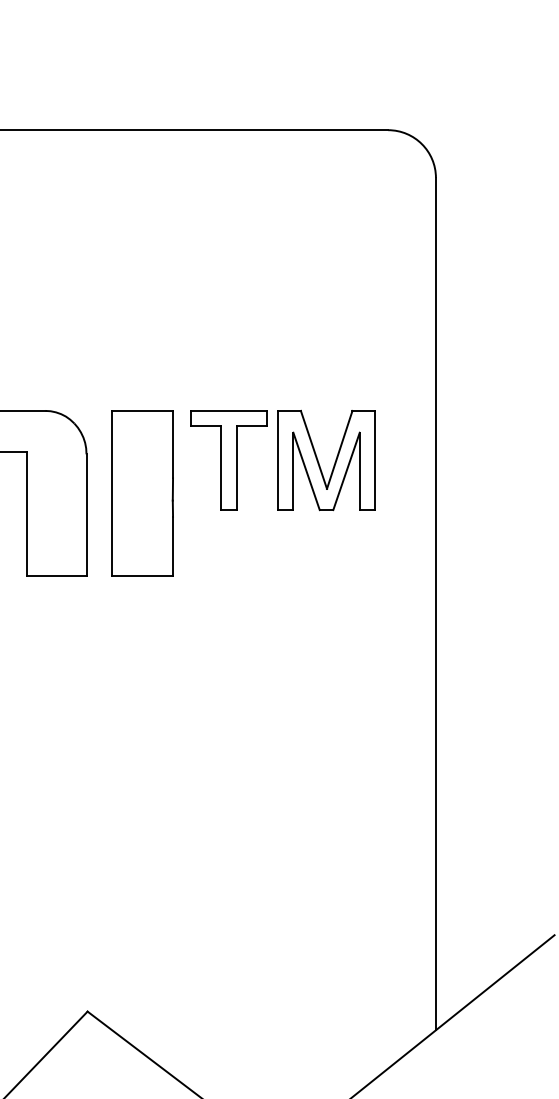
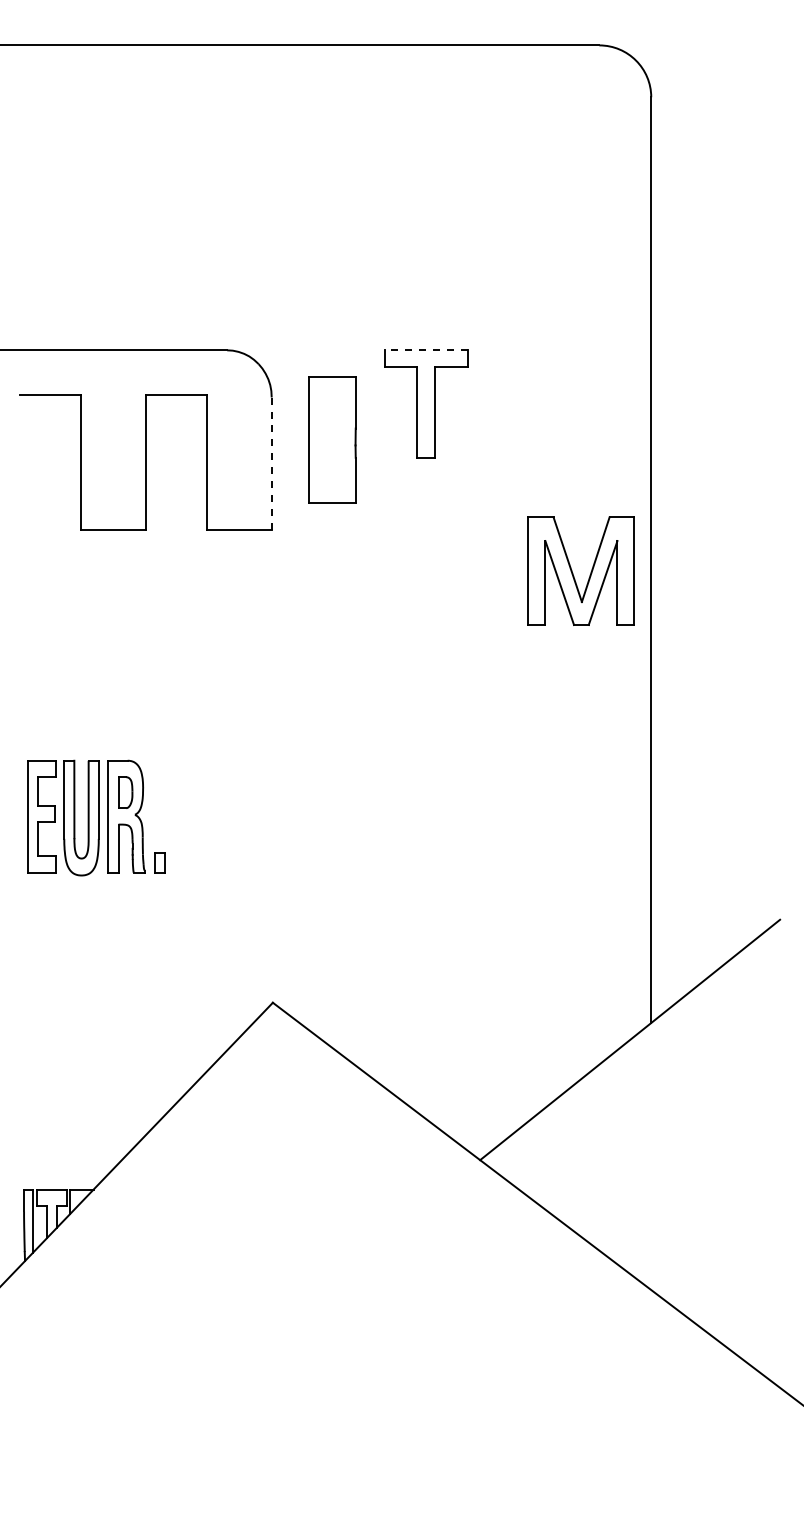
line: (228, 411) -> (425, 350), solid -> dashed
part: (319, 462) -> (573, 573), moved
part: (142, 493) -> (332, 439), size x0.7
line: (86, 515) -> (271, 463), solid -> dashed

